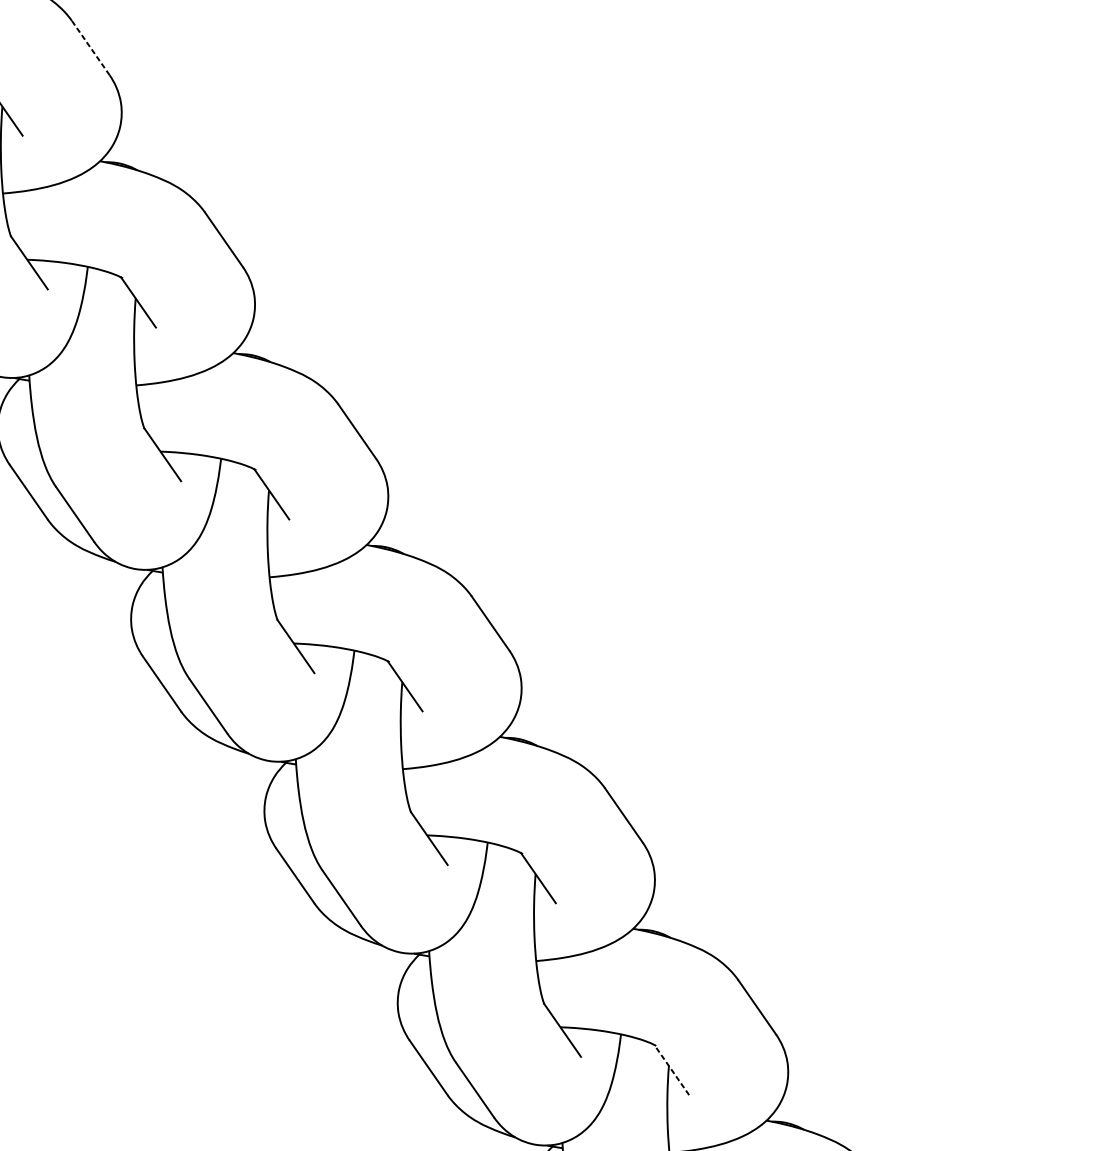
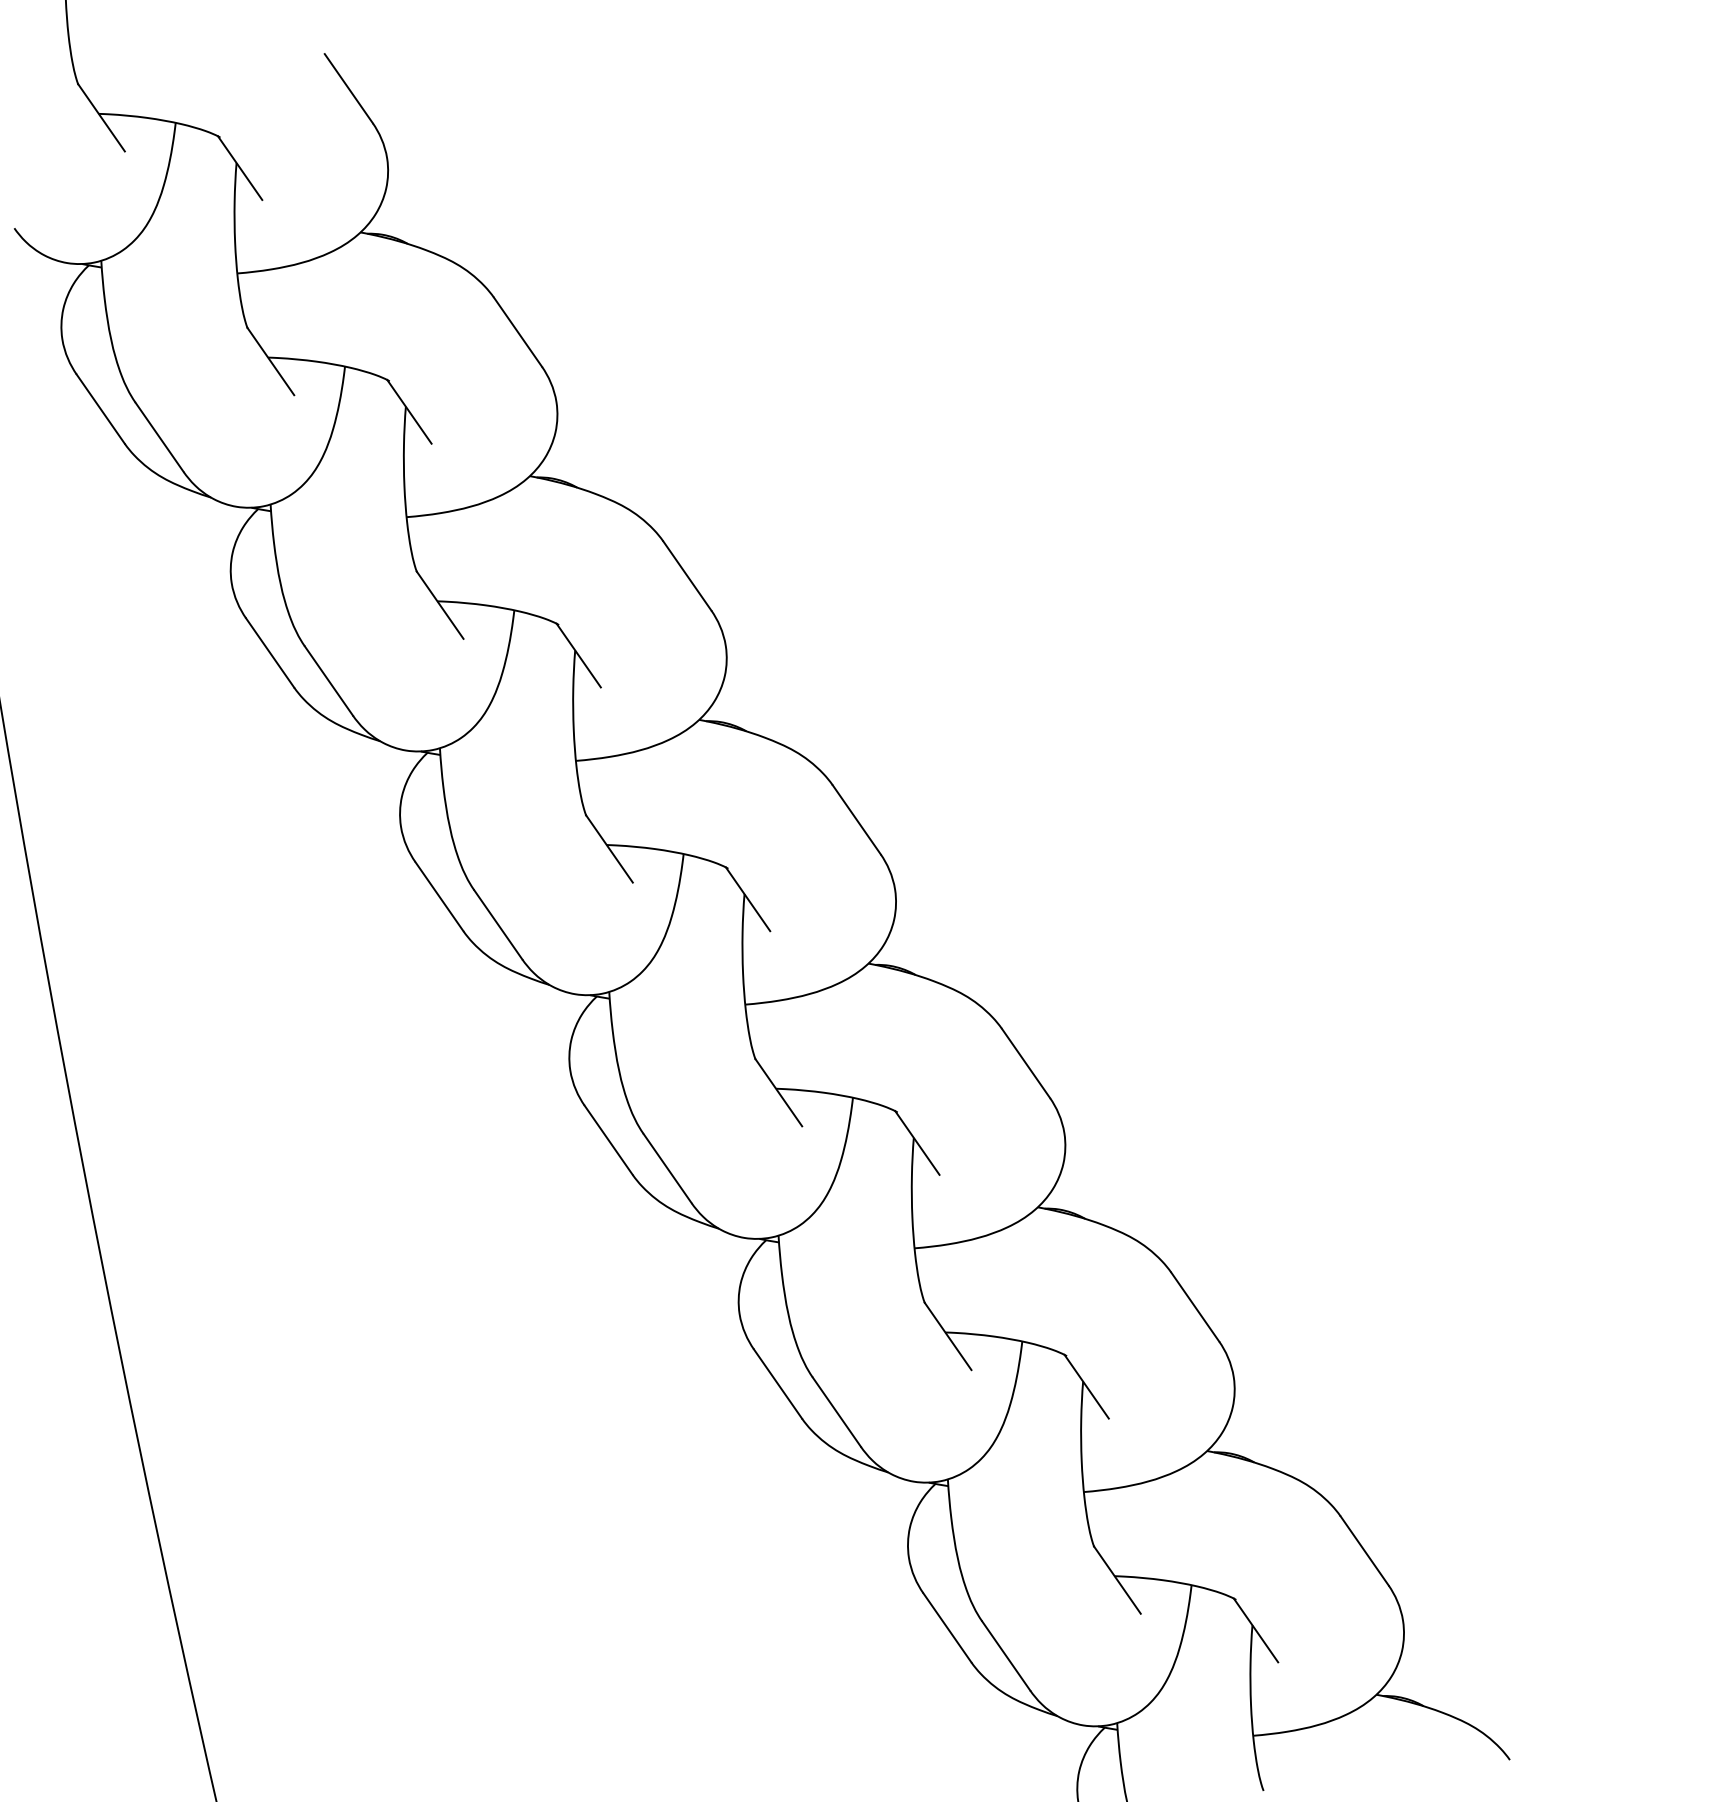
line: (90, 47) -> (517, 331), dashed -> solid
line: (672, 1070) -> (1256, 1630), dashed -> solid

